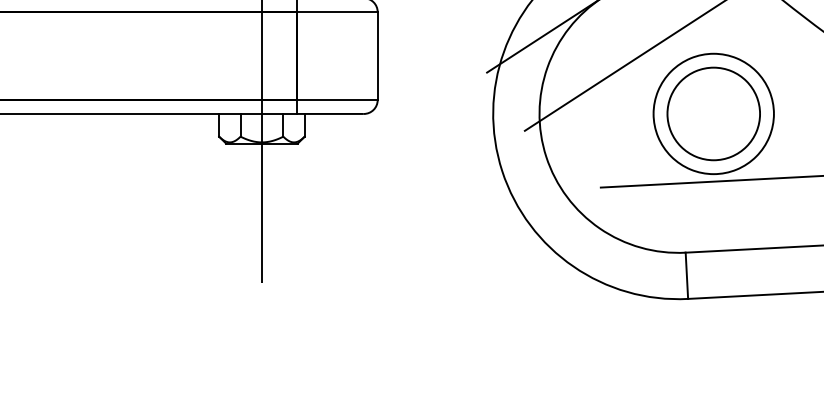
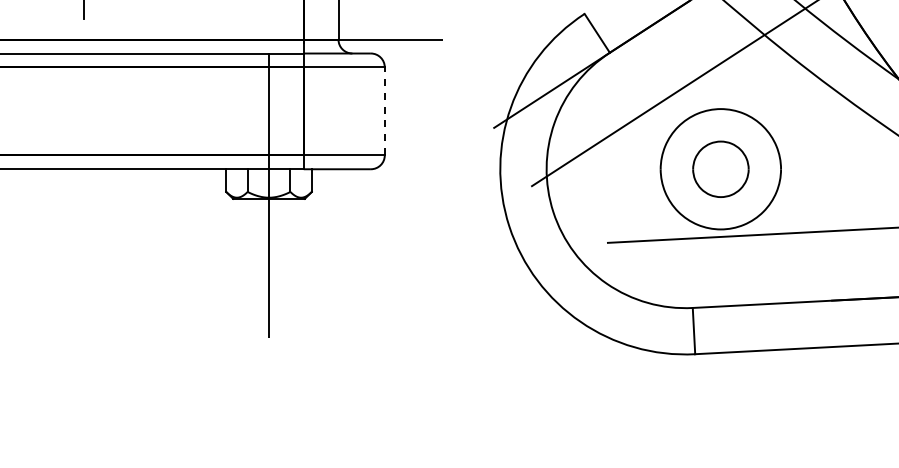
line: (377, 56) -> (384, 111), solid -> dashed
part: (713, 114) -> (720, 169), size x0.6

